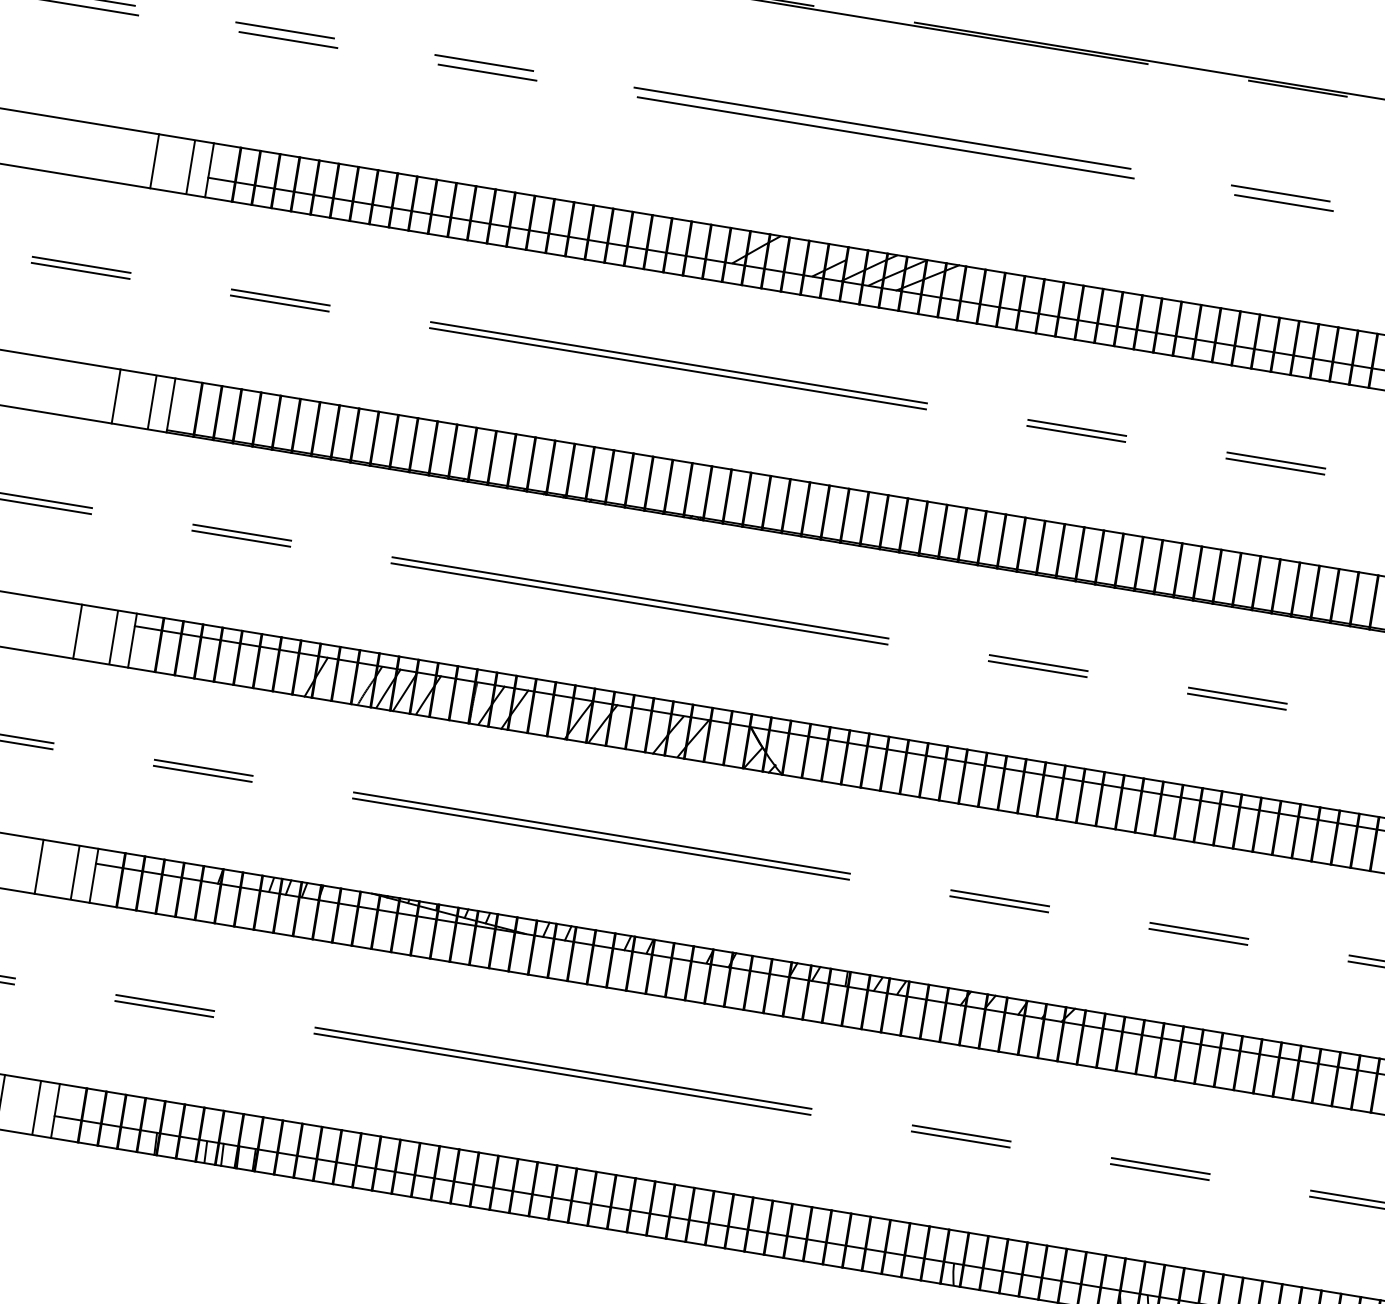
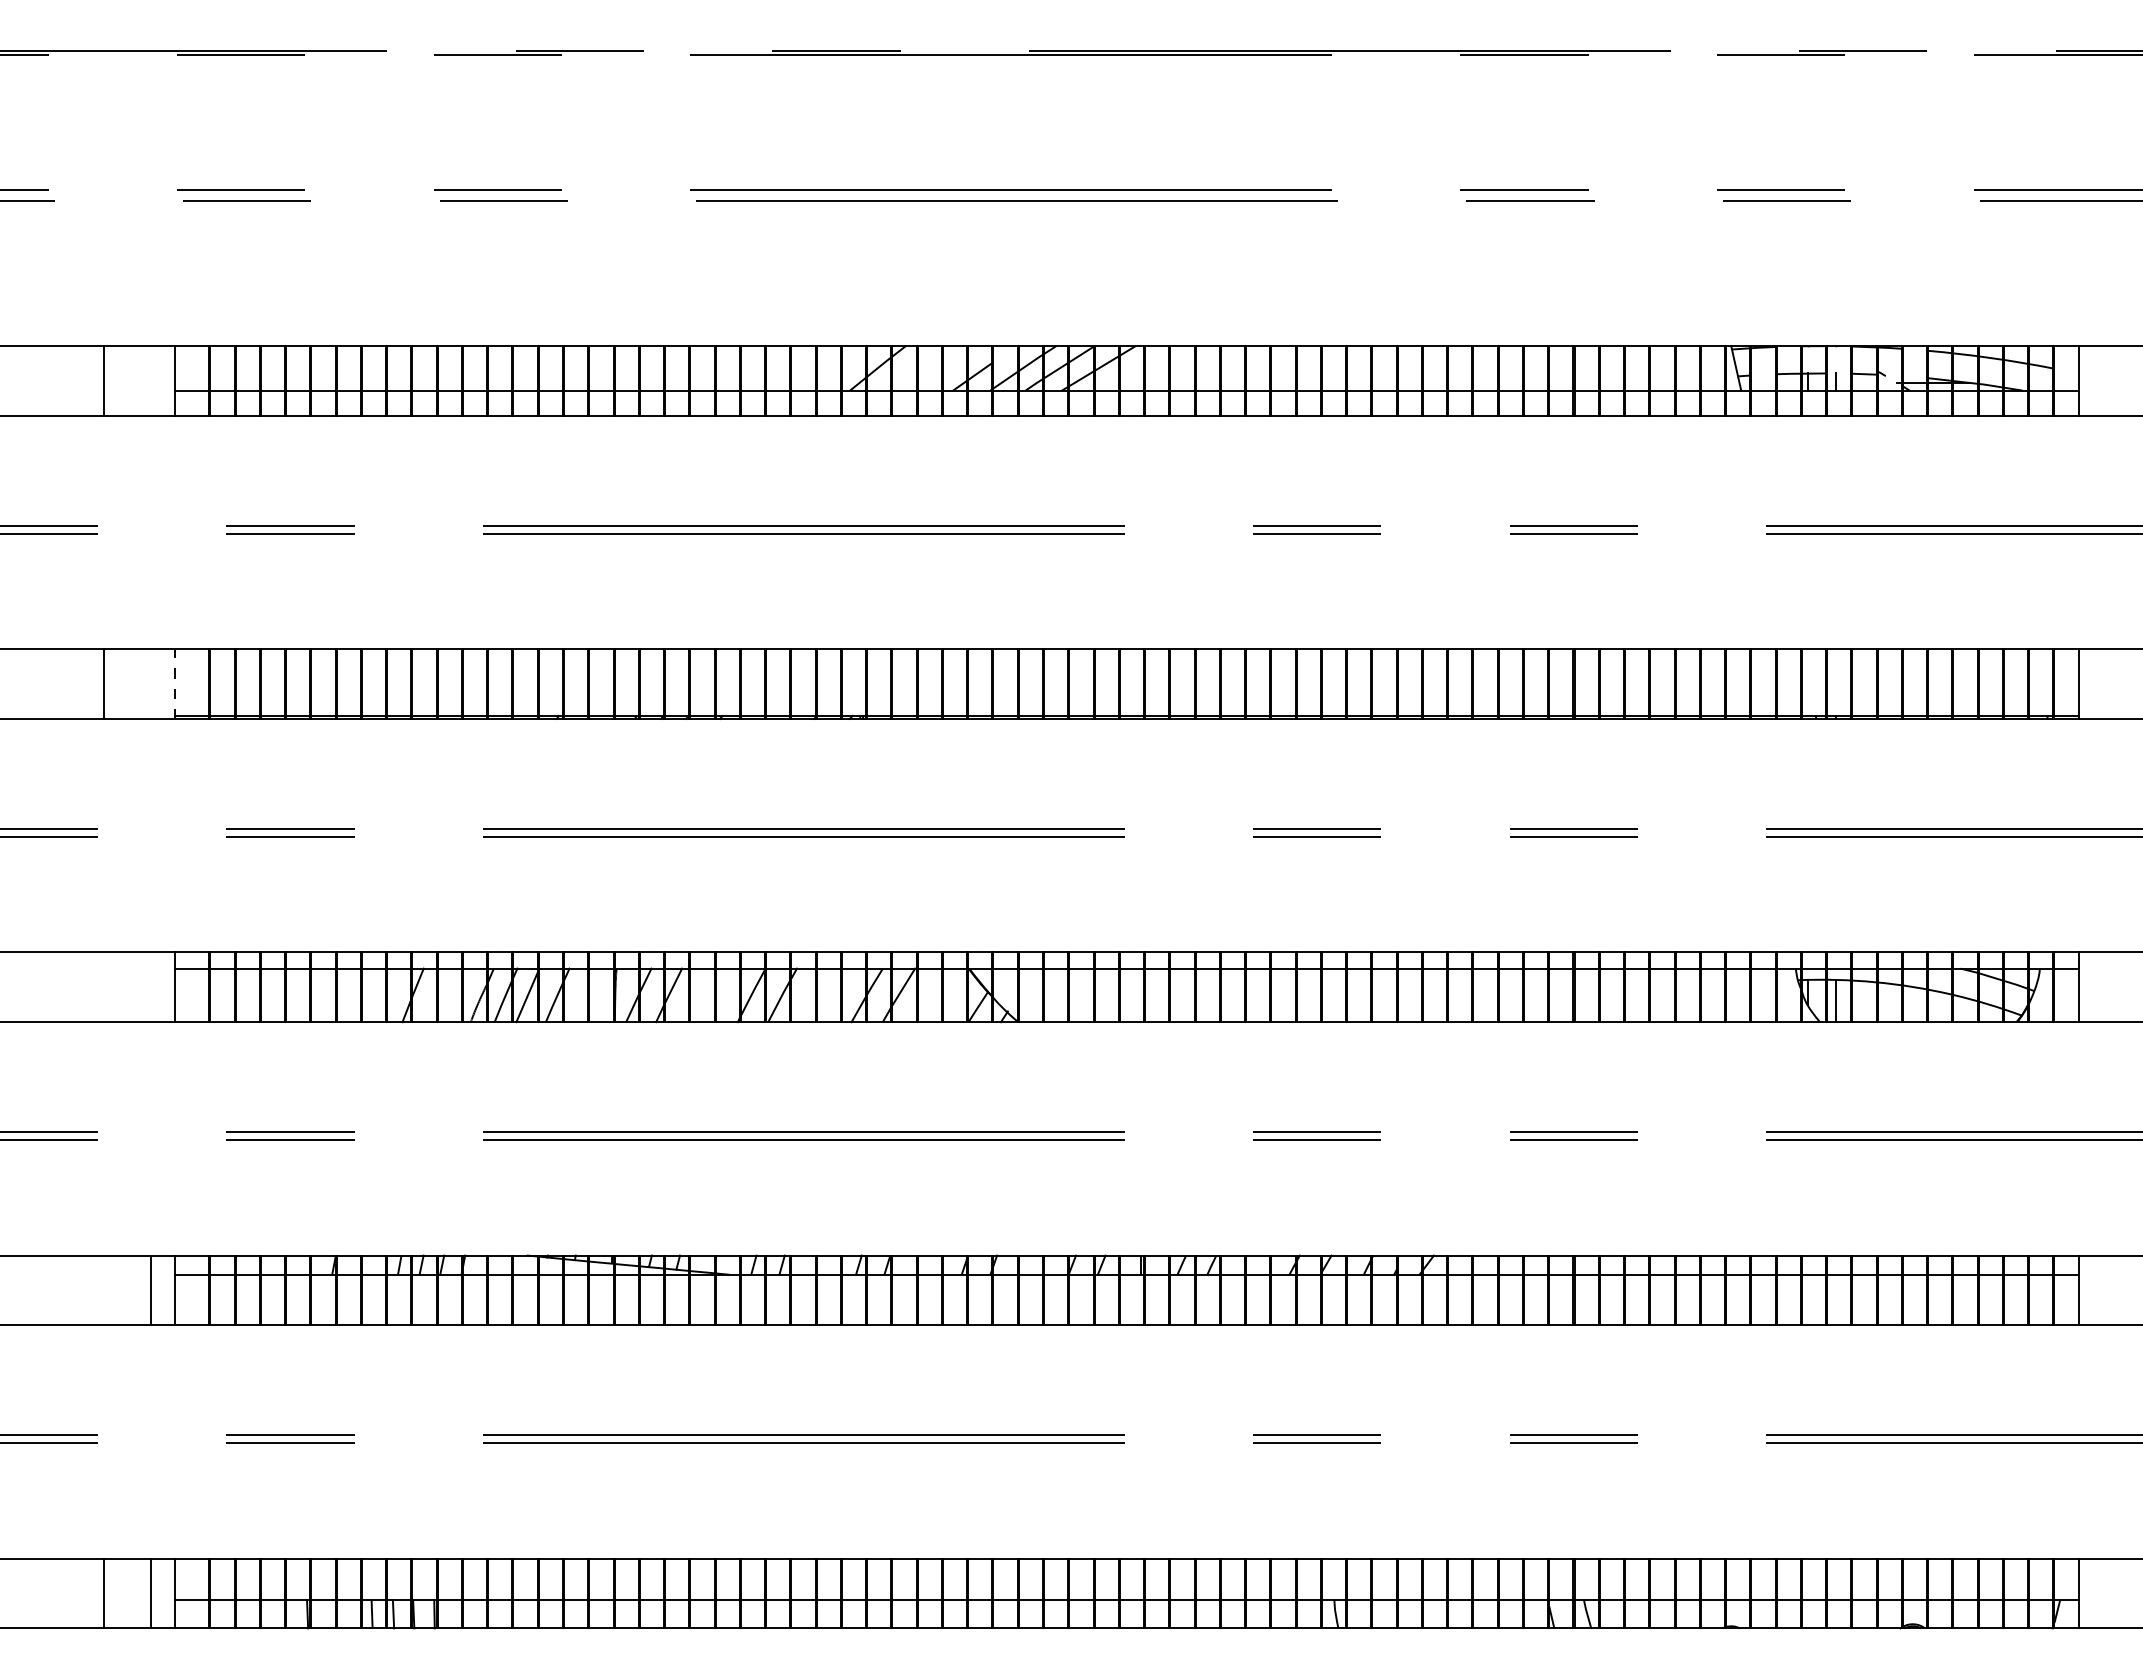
line: (190, 166) -> (150, 380), removed
line: (152, 401) -> (150, 683), removed
line: (170, 405) -> (174, 684), solid -> dashed
line: (77, 631) -> (104, 987), removed
line: (113, 637) -> (150, 987), removed
line: (39, 866) -> (104, 1290), removed

